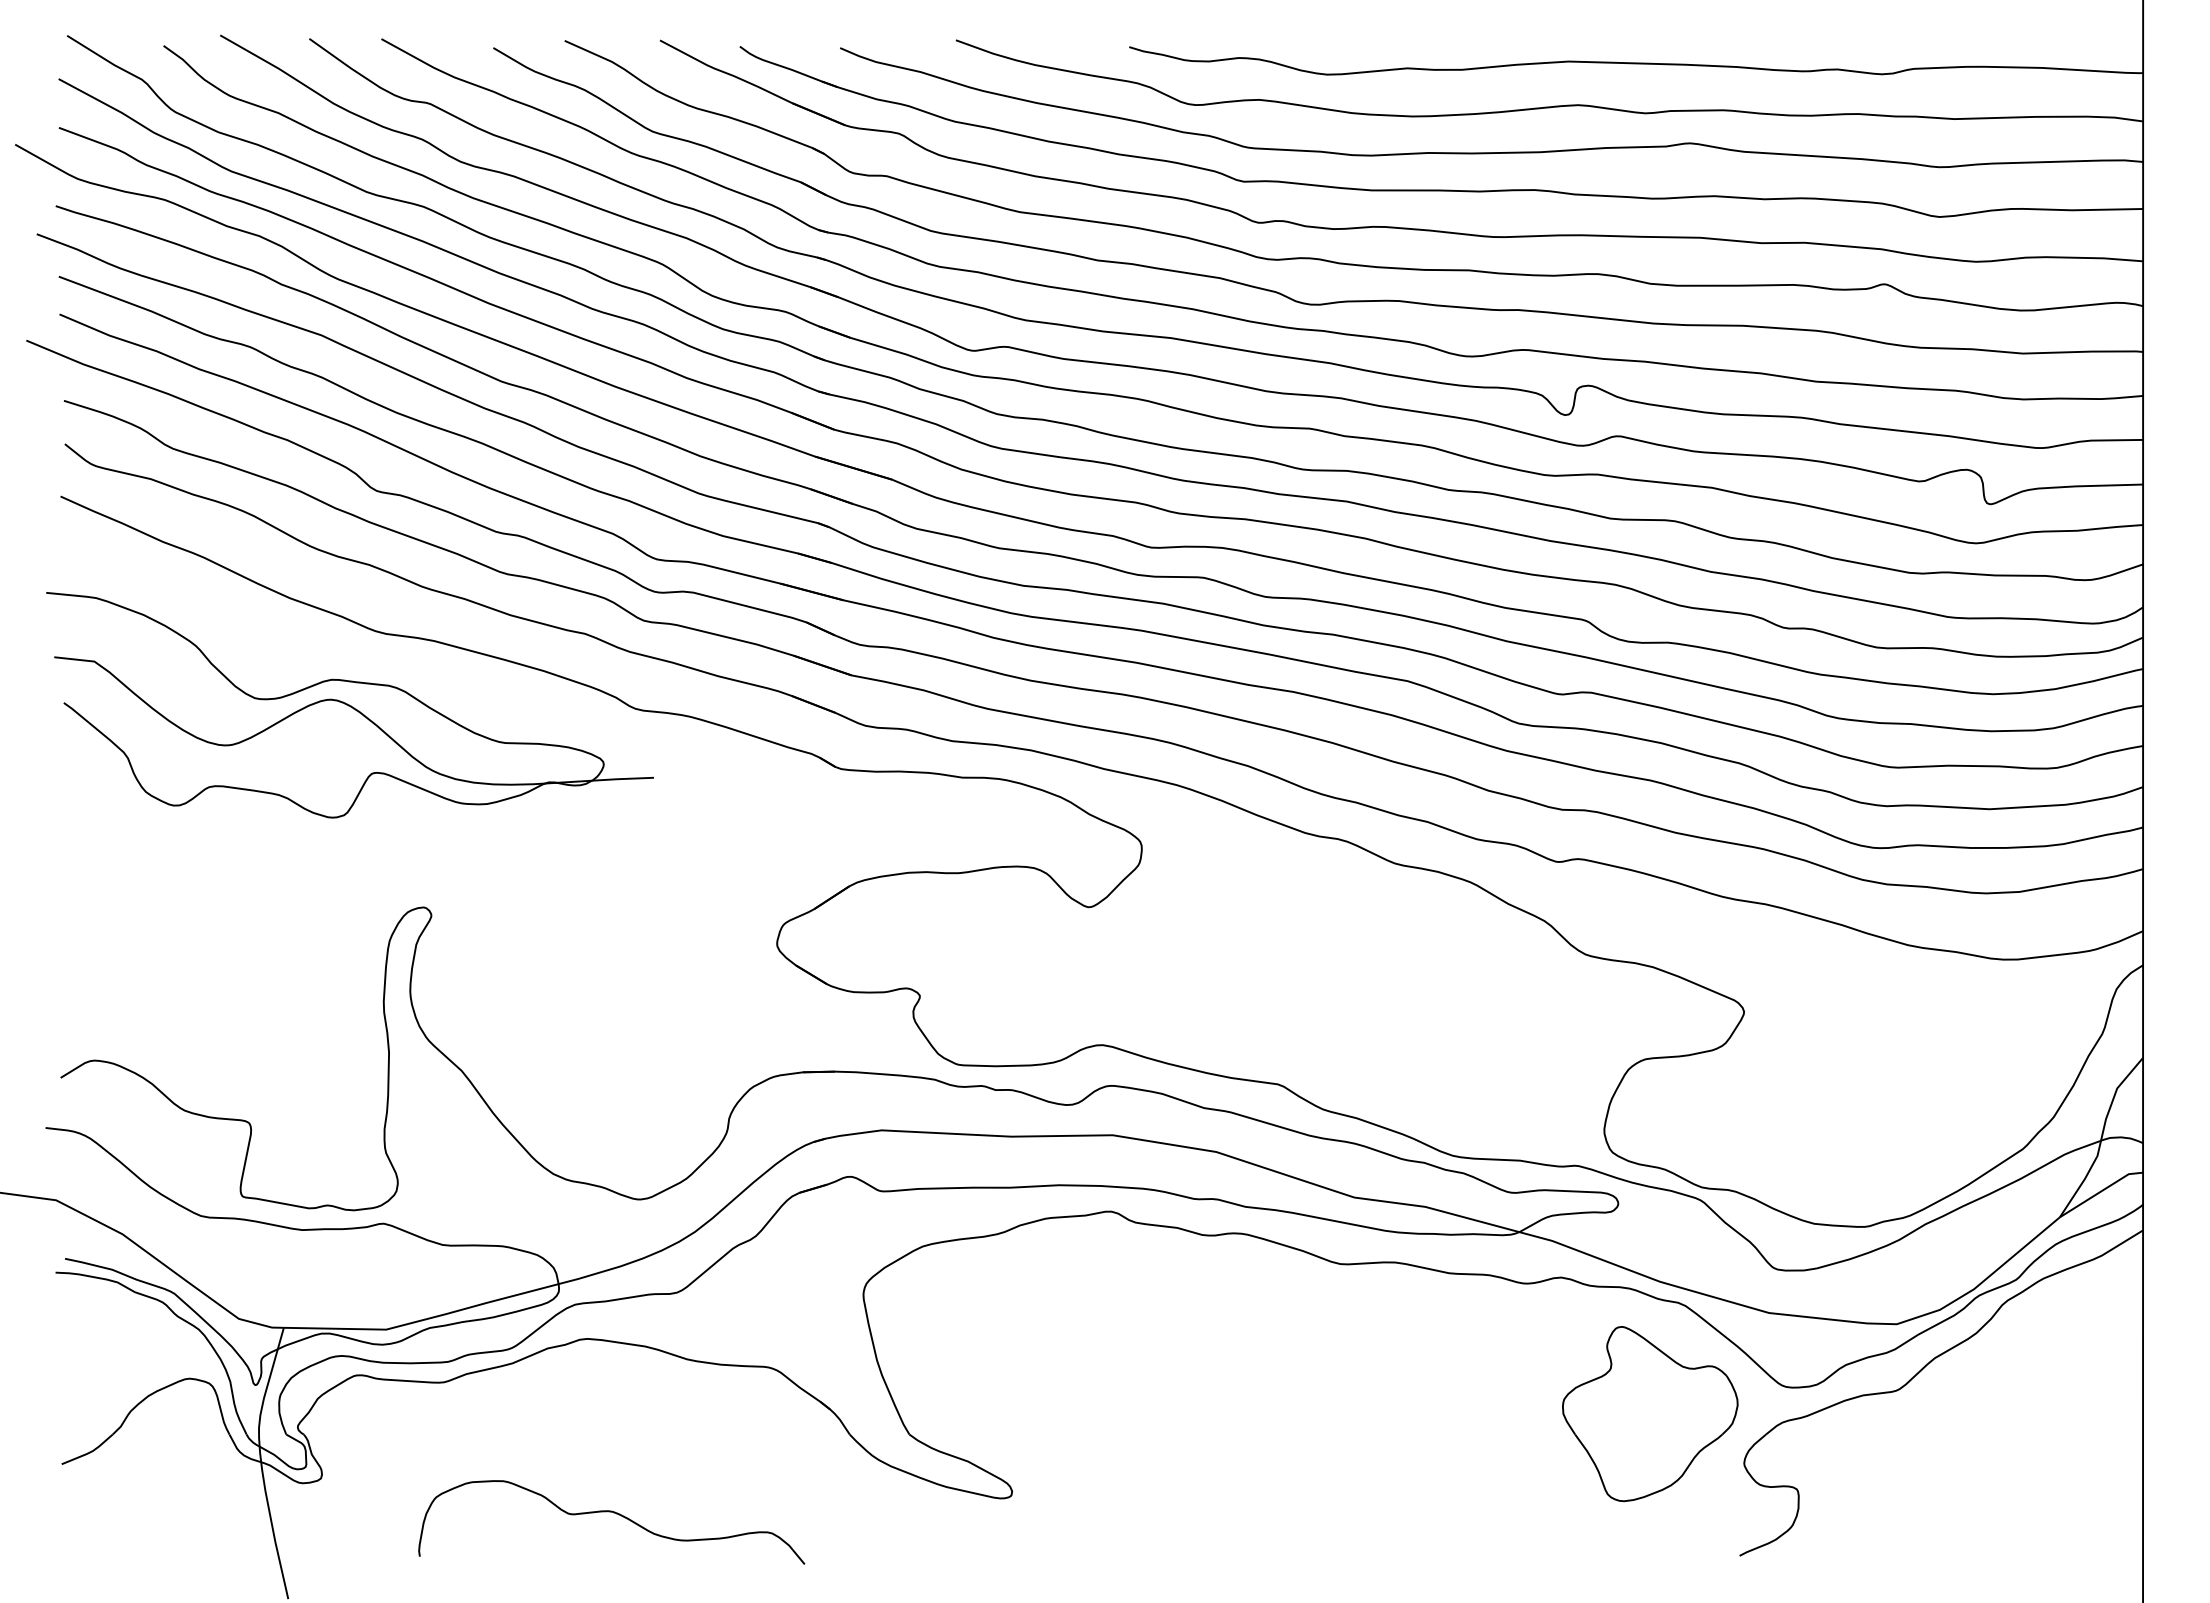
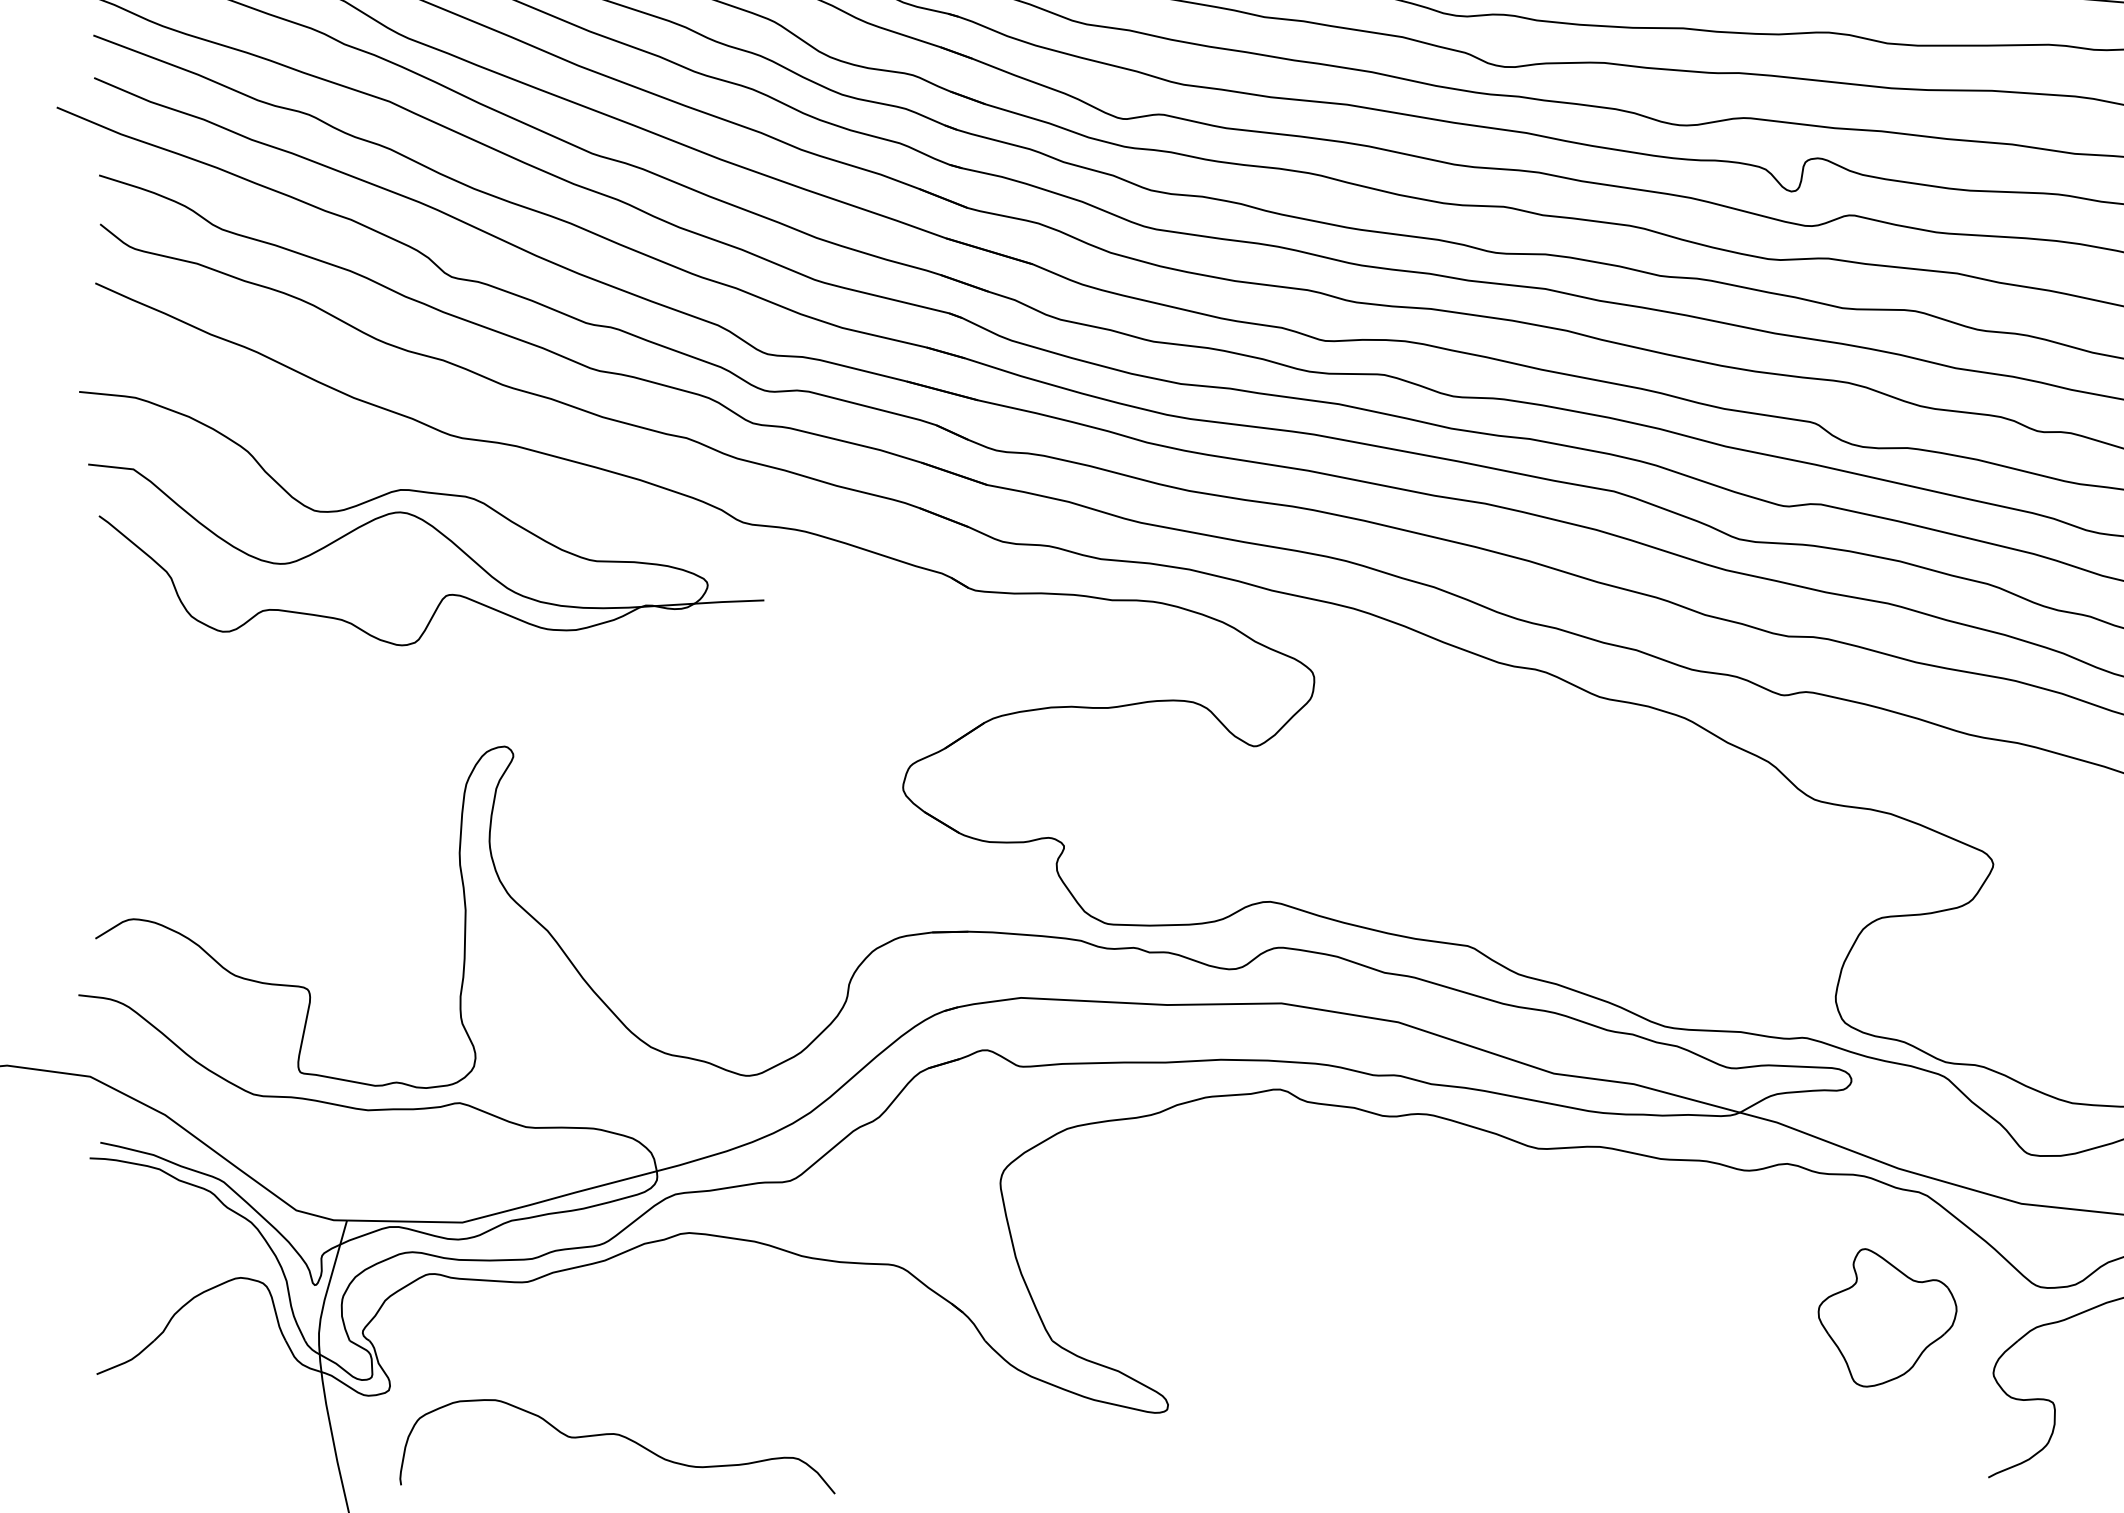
part: (1650, 1414) -> (1887, 1318), size x0.7
curve: (613, 1513) -> (619, 1436), moved

